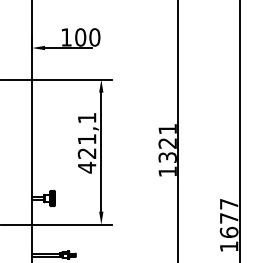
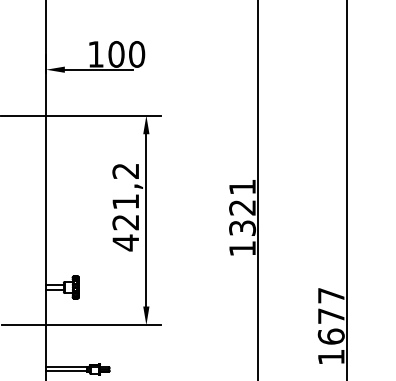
text: (86, 118) -> (124, 171), 421,1 -> 421,2

